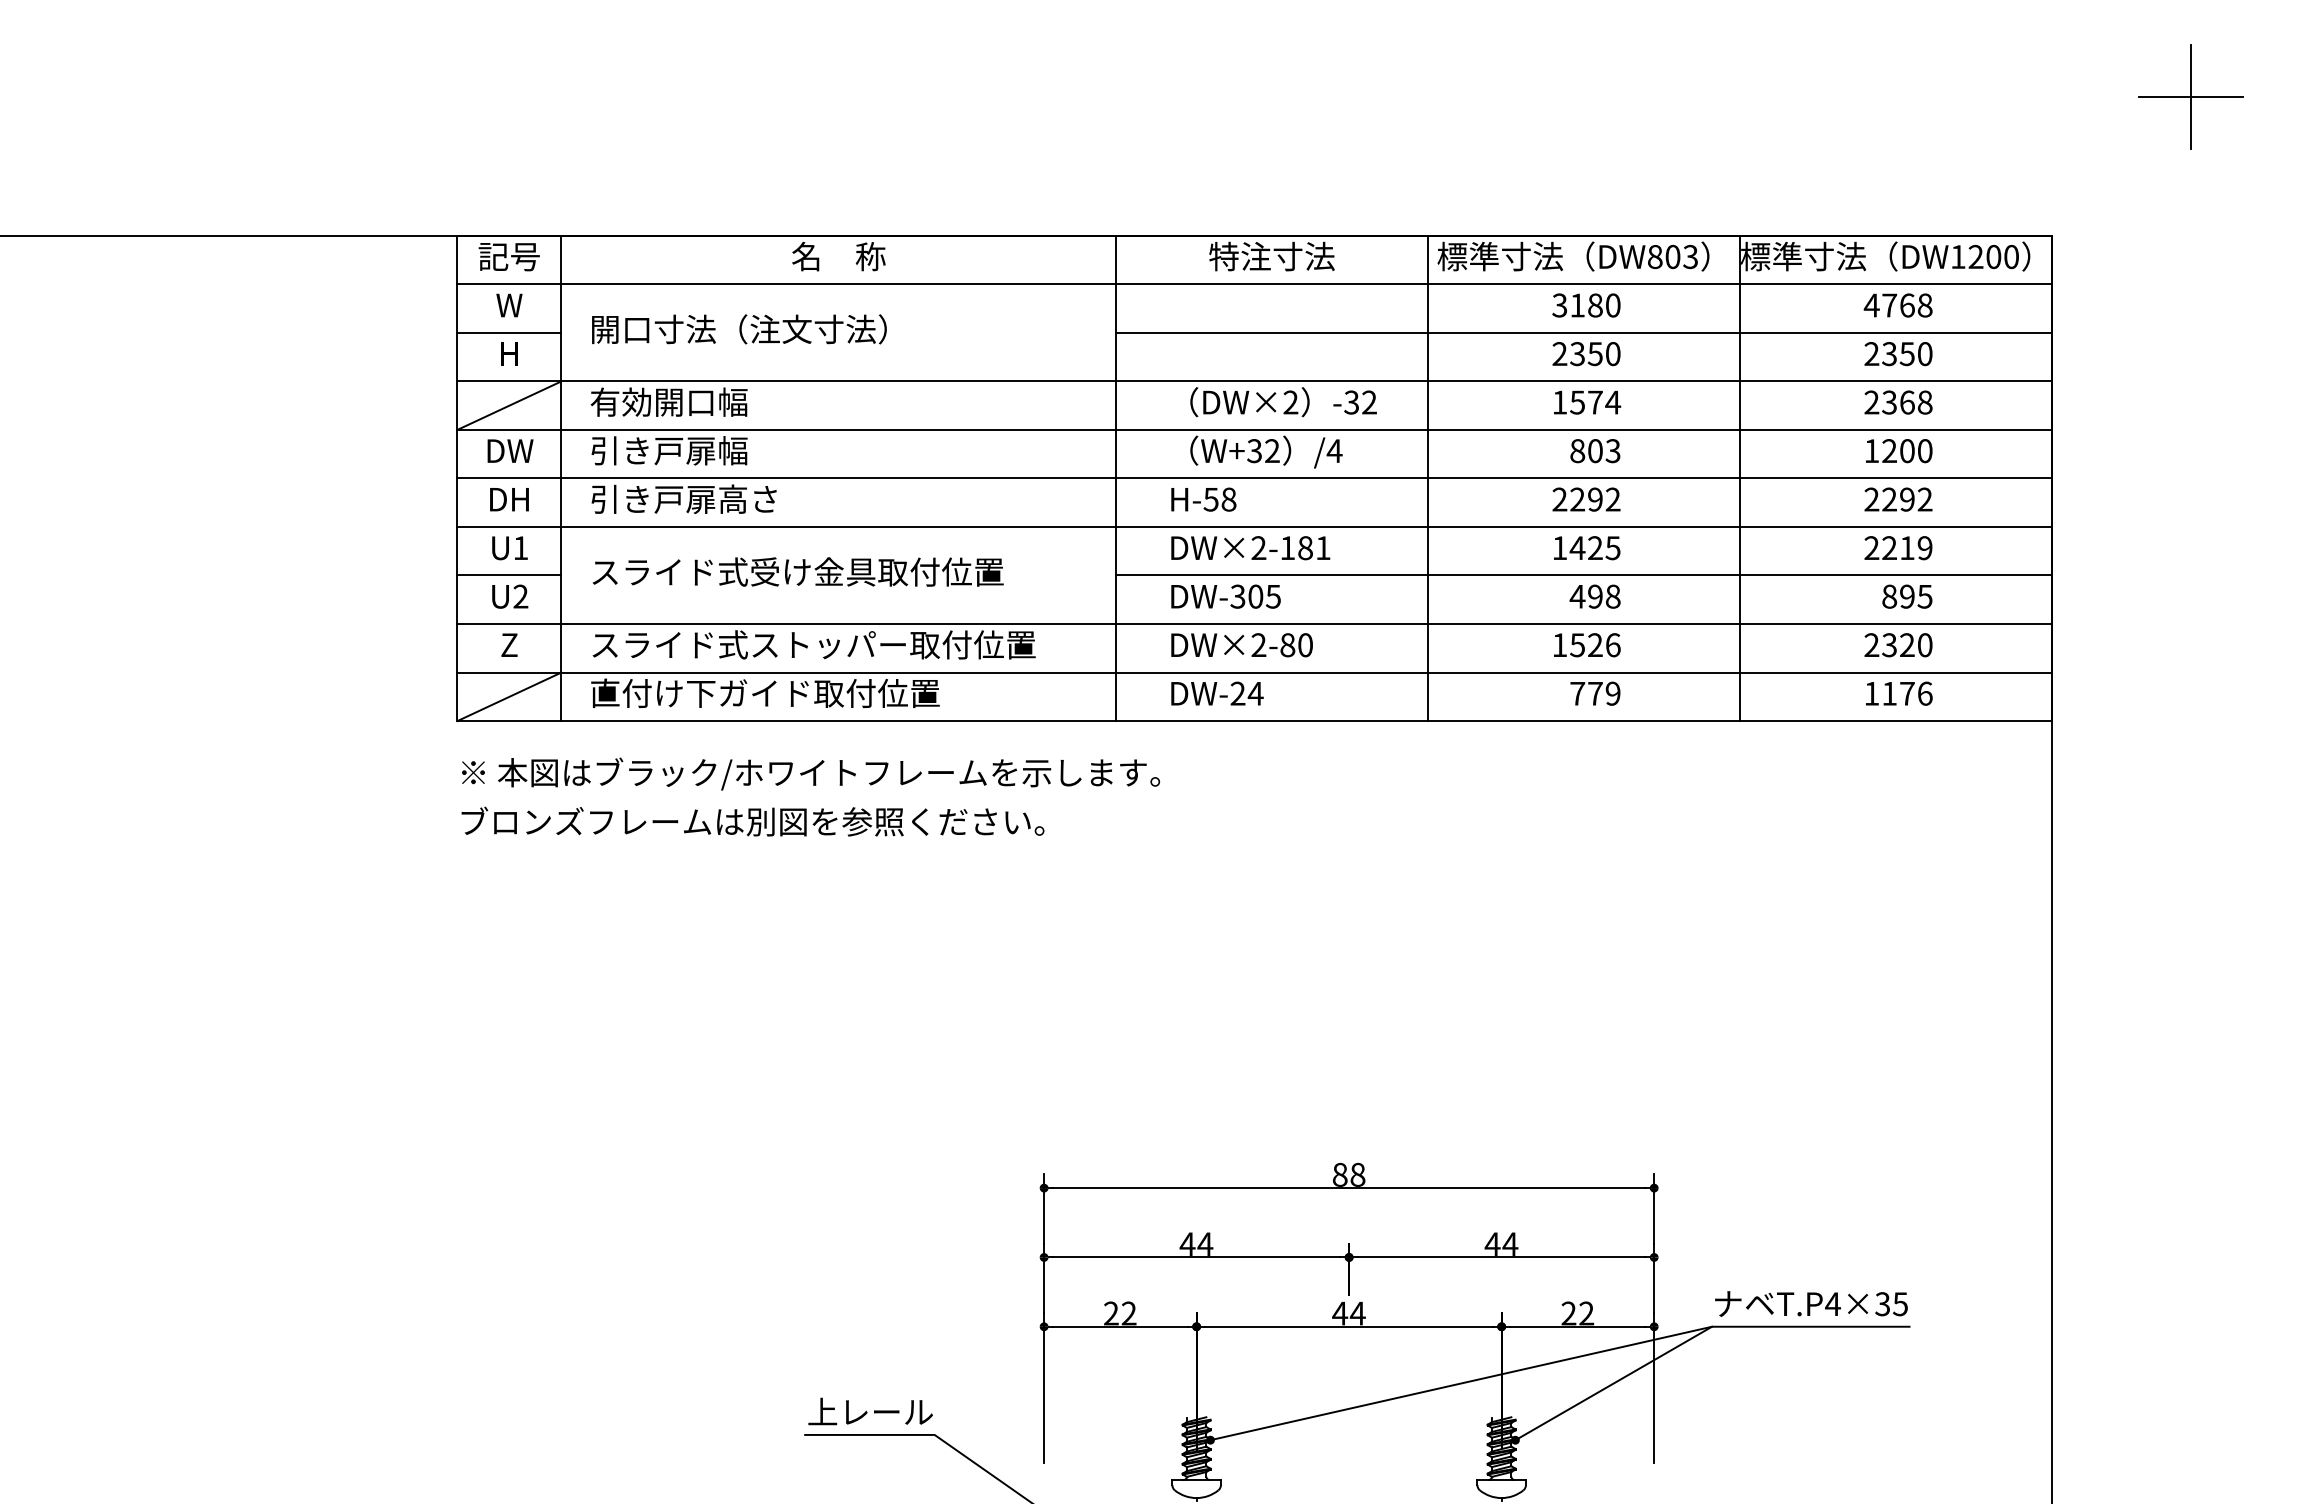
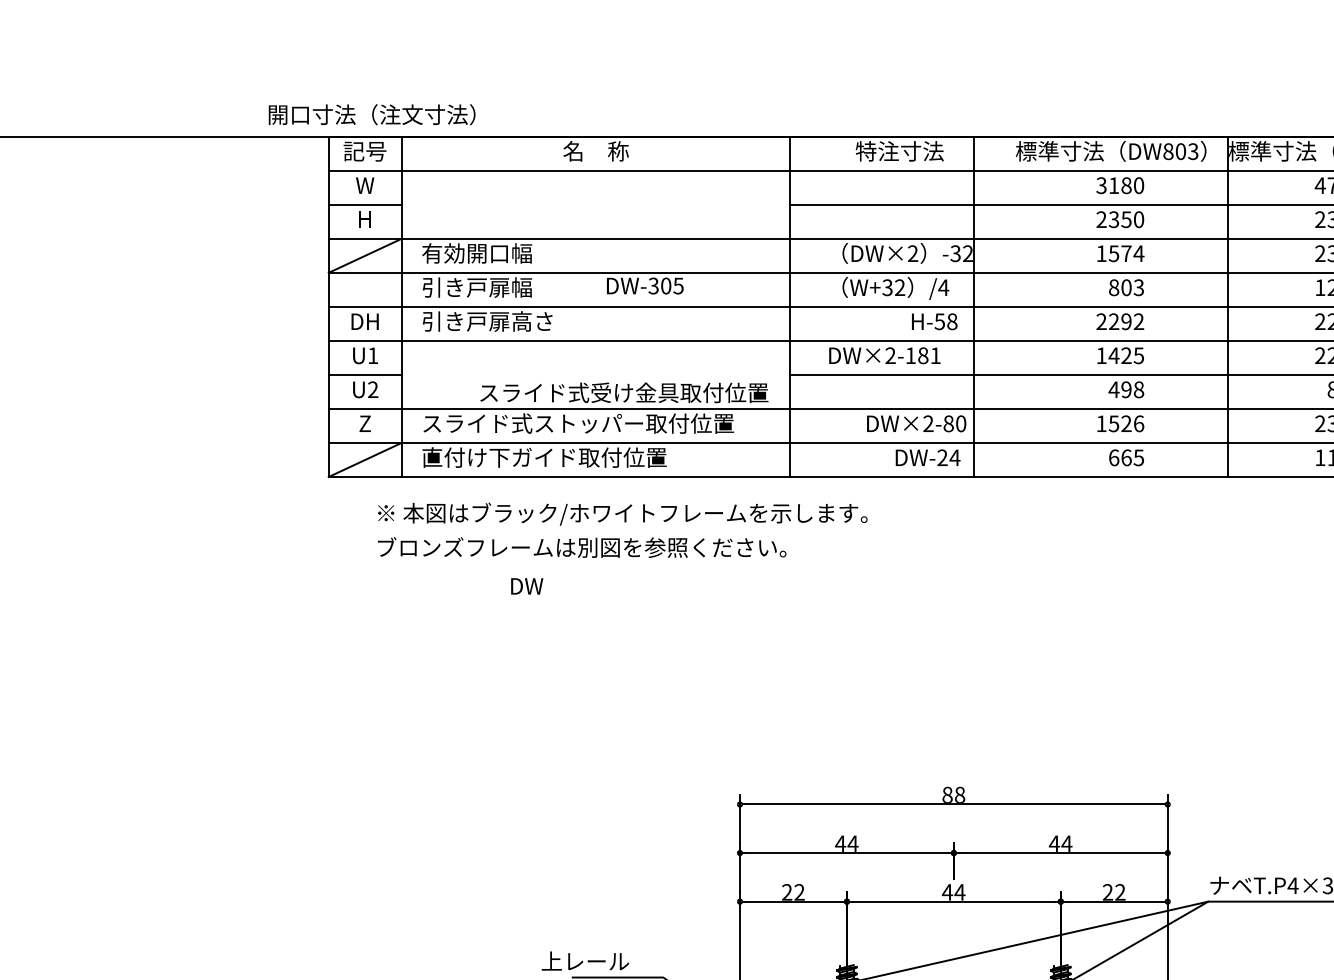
text: (739, 329) -> (372, 114), moved
text: (510, 450) -> (527, 585), moved
line: (1428, 478) -> (974, 306), moved
text: (1203, 499) -> (934, 321), moved
text: (797, 571) -> (623, 392), moved
text: (1225, 596) -> (644, 285), moved
text: (1241, 645) -> (916, 424), moved
text: (1217, 693) -> (928, 457), moved
text: (1595, 693) -> (1126, 457), 779 -> 665
text: (810, 796) -> (622, 529), moved
text: (870, 1411) -> (585, 961), moved

